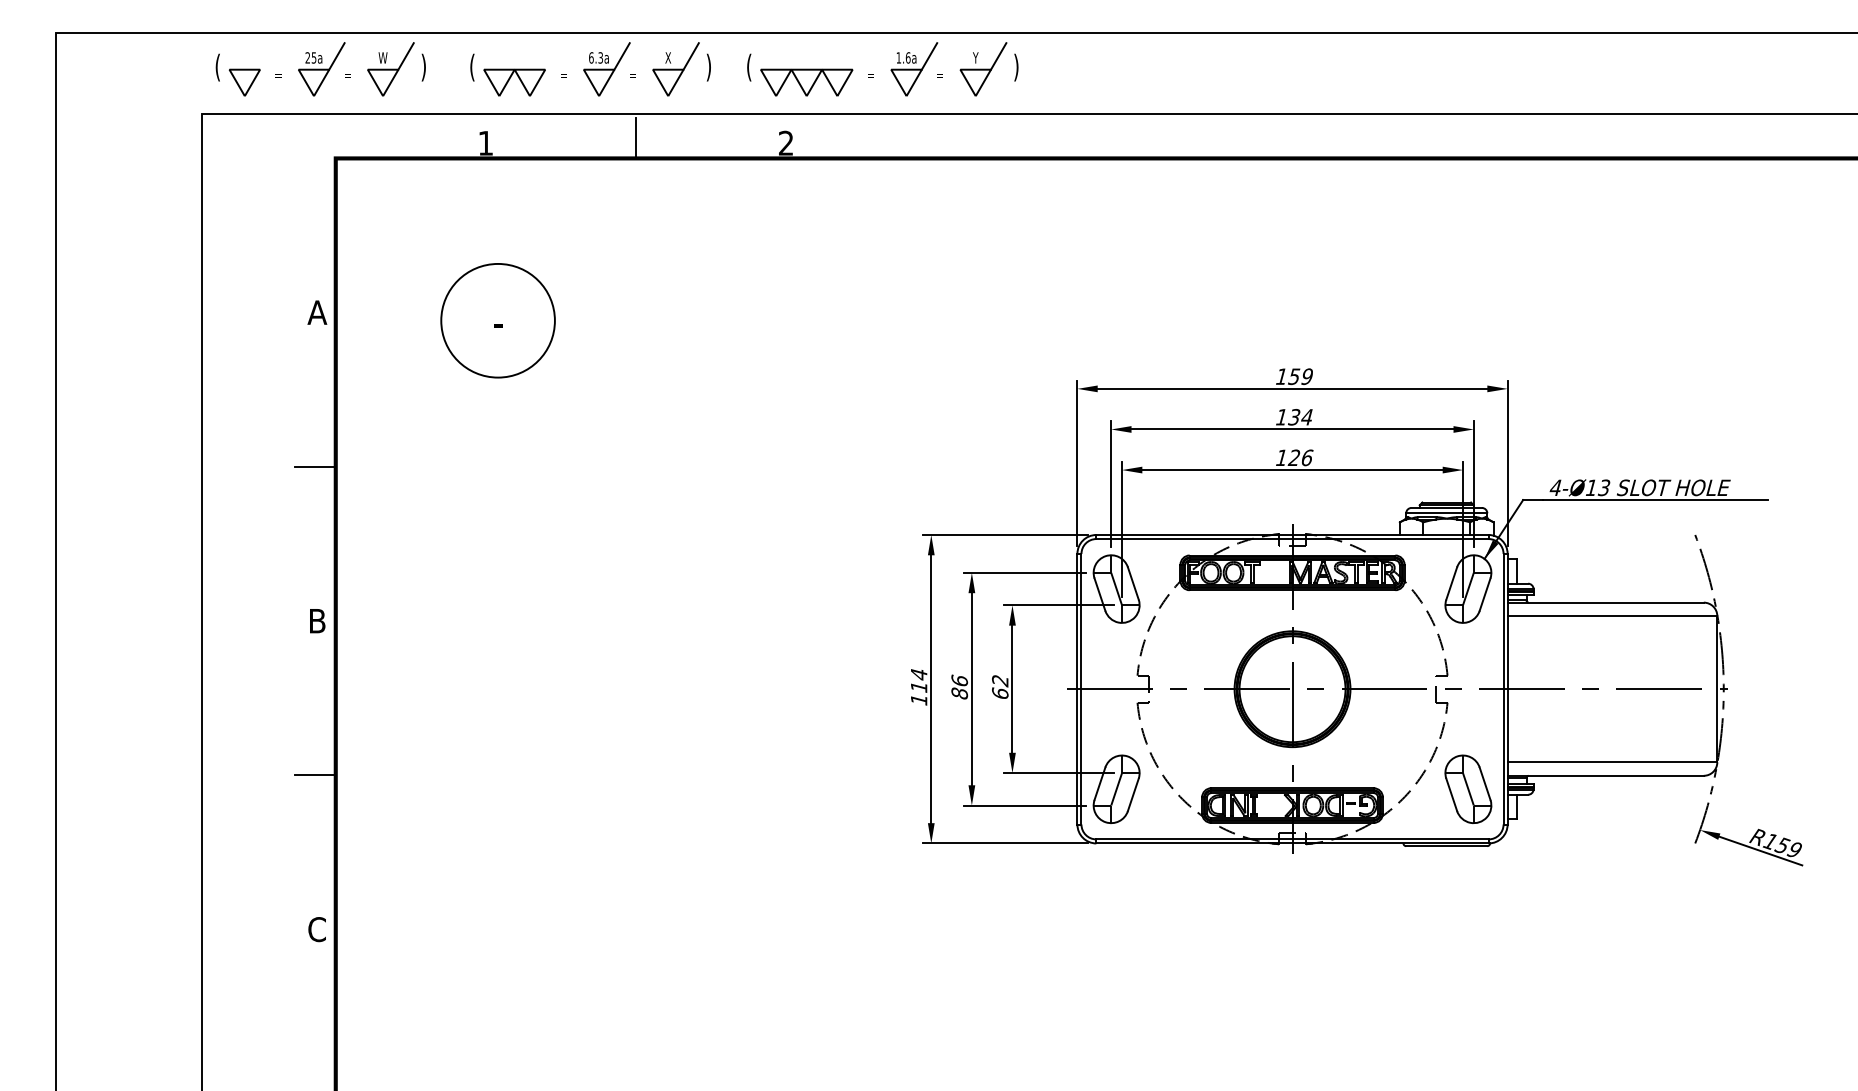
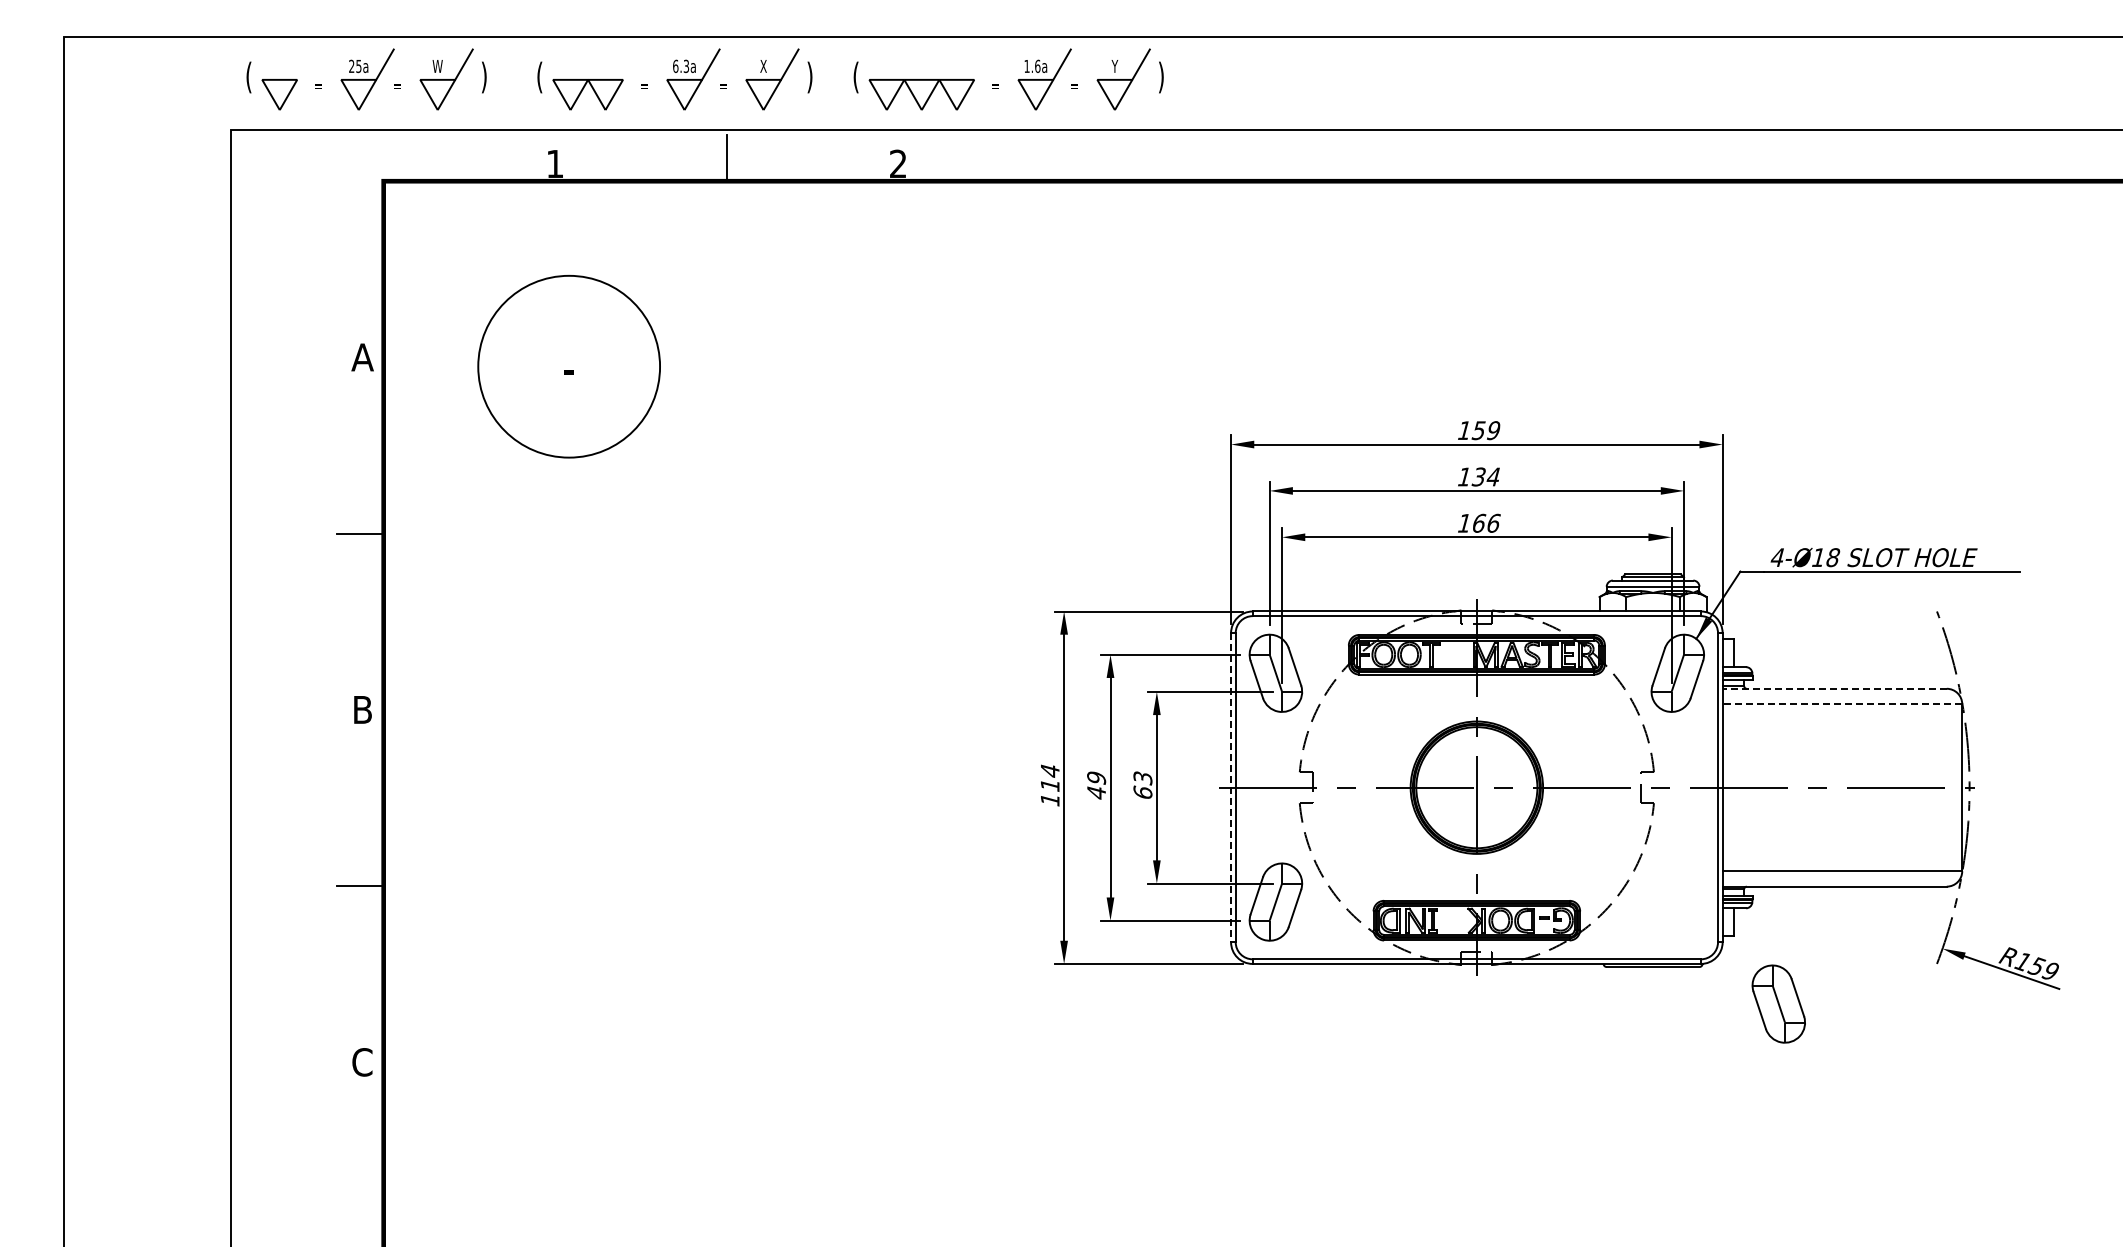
circle: (498, 320) -> (569, 366), size x1.4
text: (1293, 457) -> (1478, 522), 126 -> 166
text: (1603, 487) -> (1832, 557), 4-Ø13 -> 4-Ø18
line: (1605, 602) -> (1834, 688), solid -> dashed
line: (1612, 616) -> (1842, 704), solid -> dashed
text: (999, 681) -> (1142, 778), 62 -> 63
text: (959, 687) -> (1096, 785), 86 -> 49
line: (1077, 689) -> (1231, 787), solid -> dashed
part: (1468, 788) -> (1778, 1003), moved

